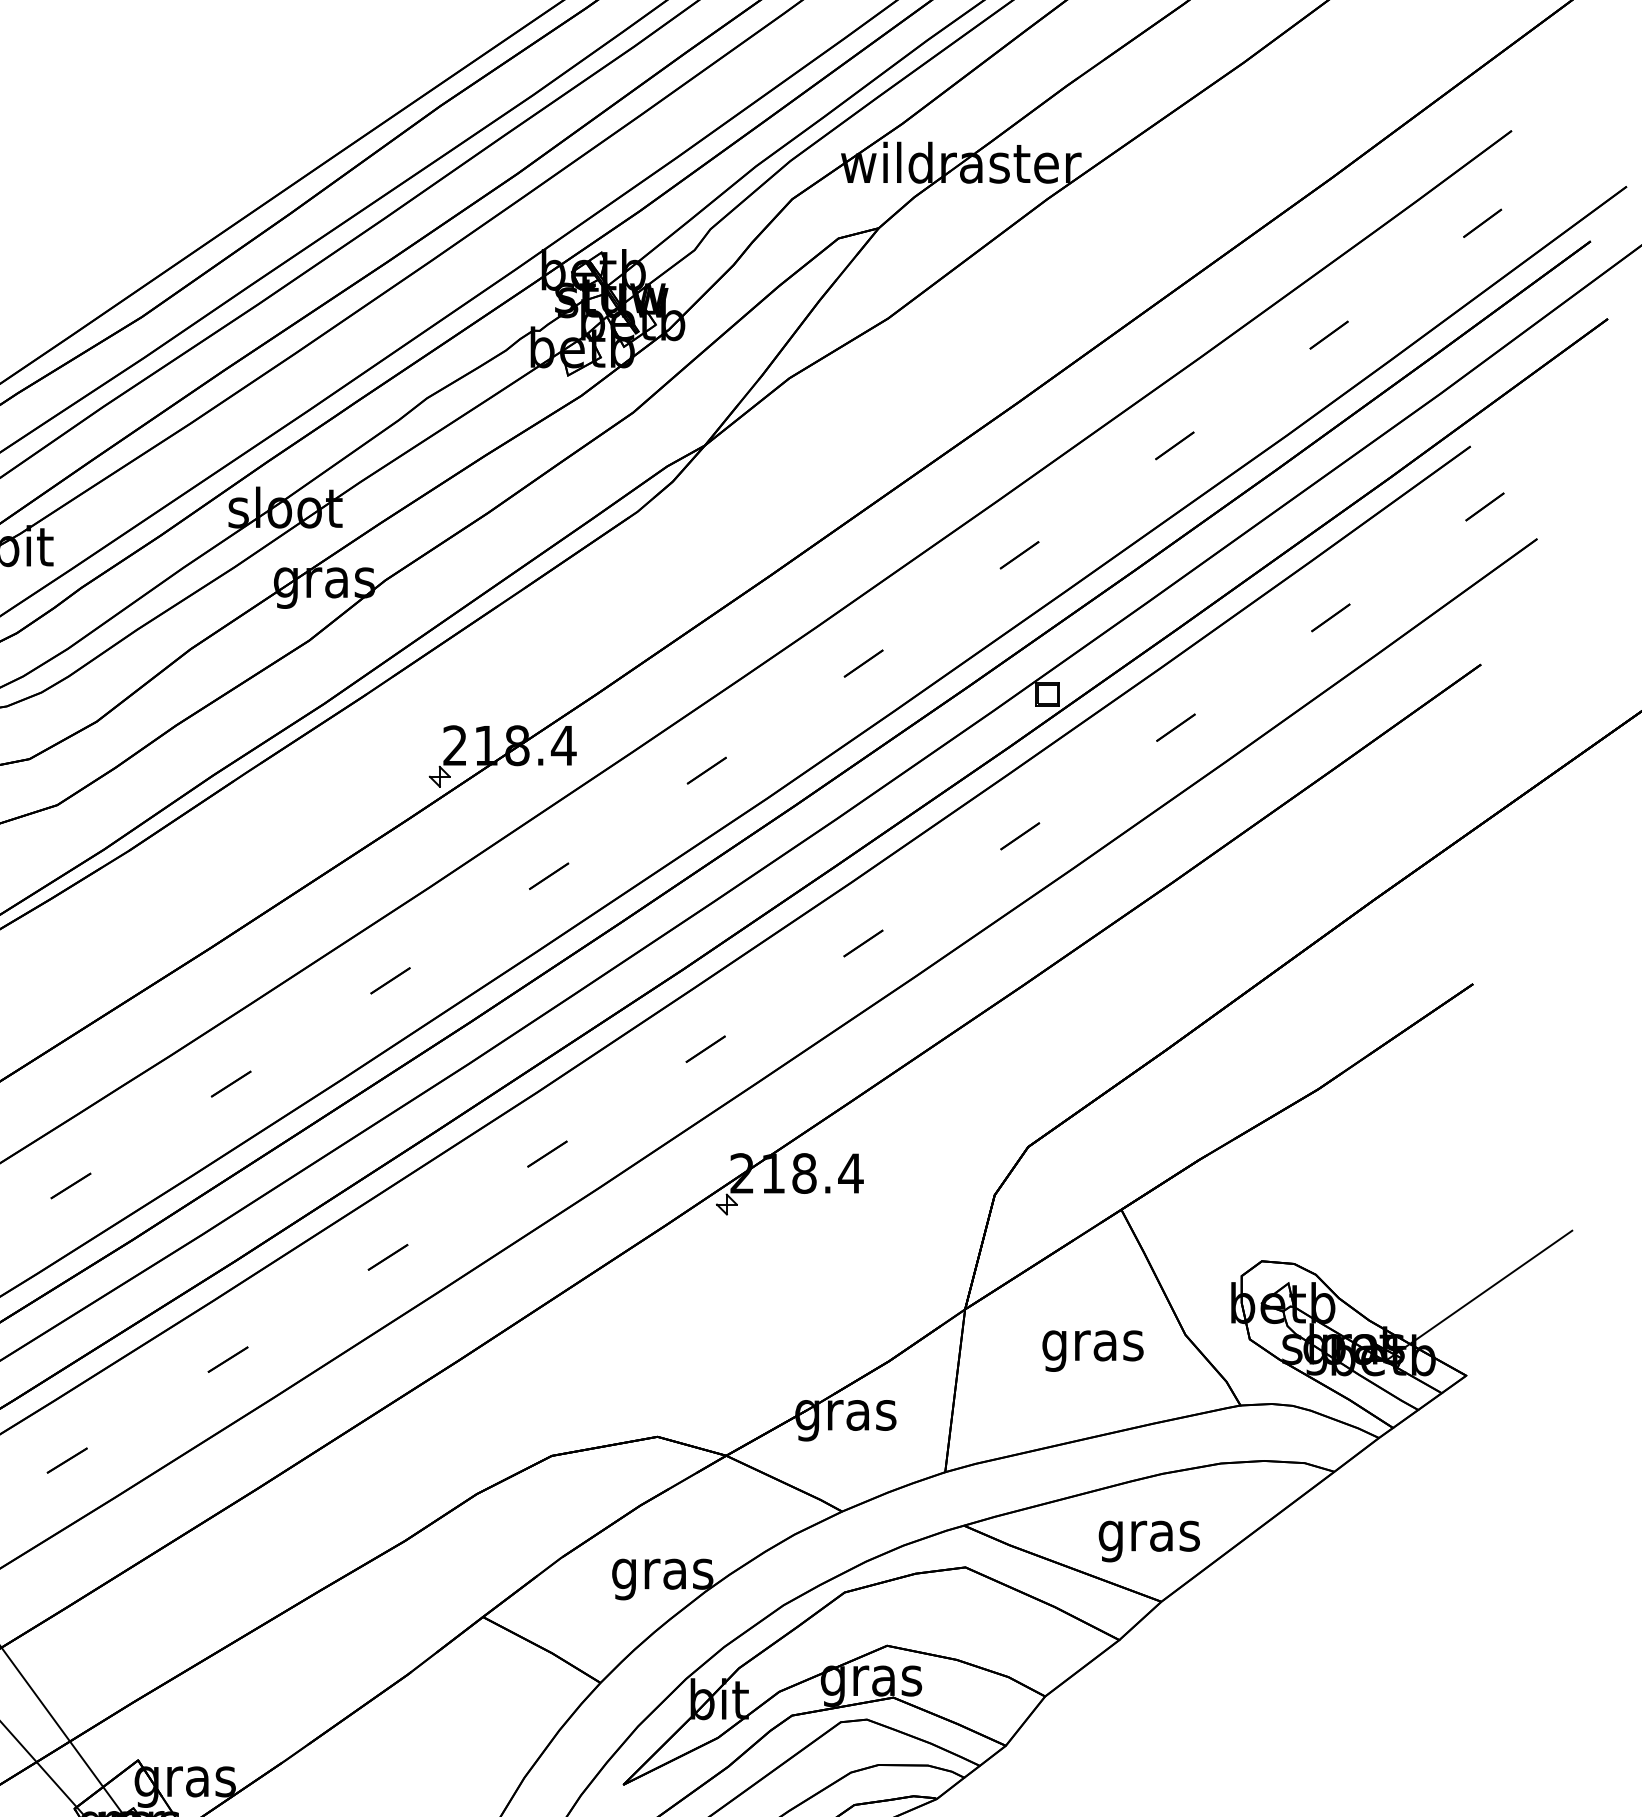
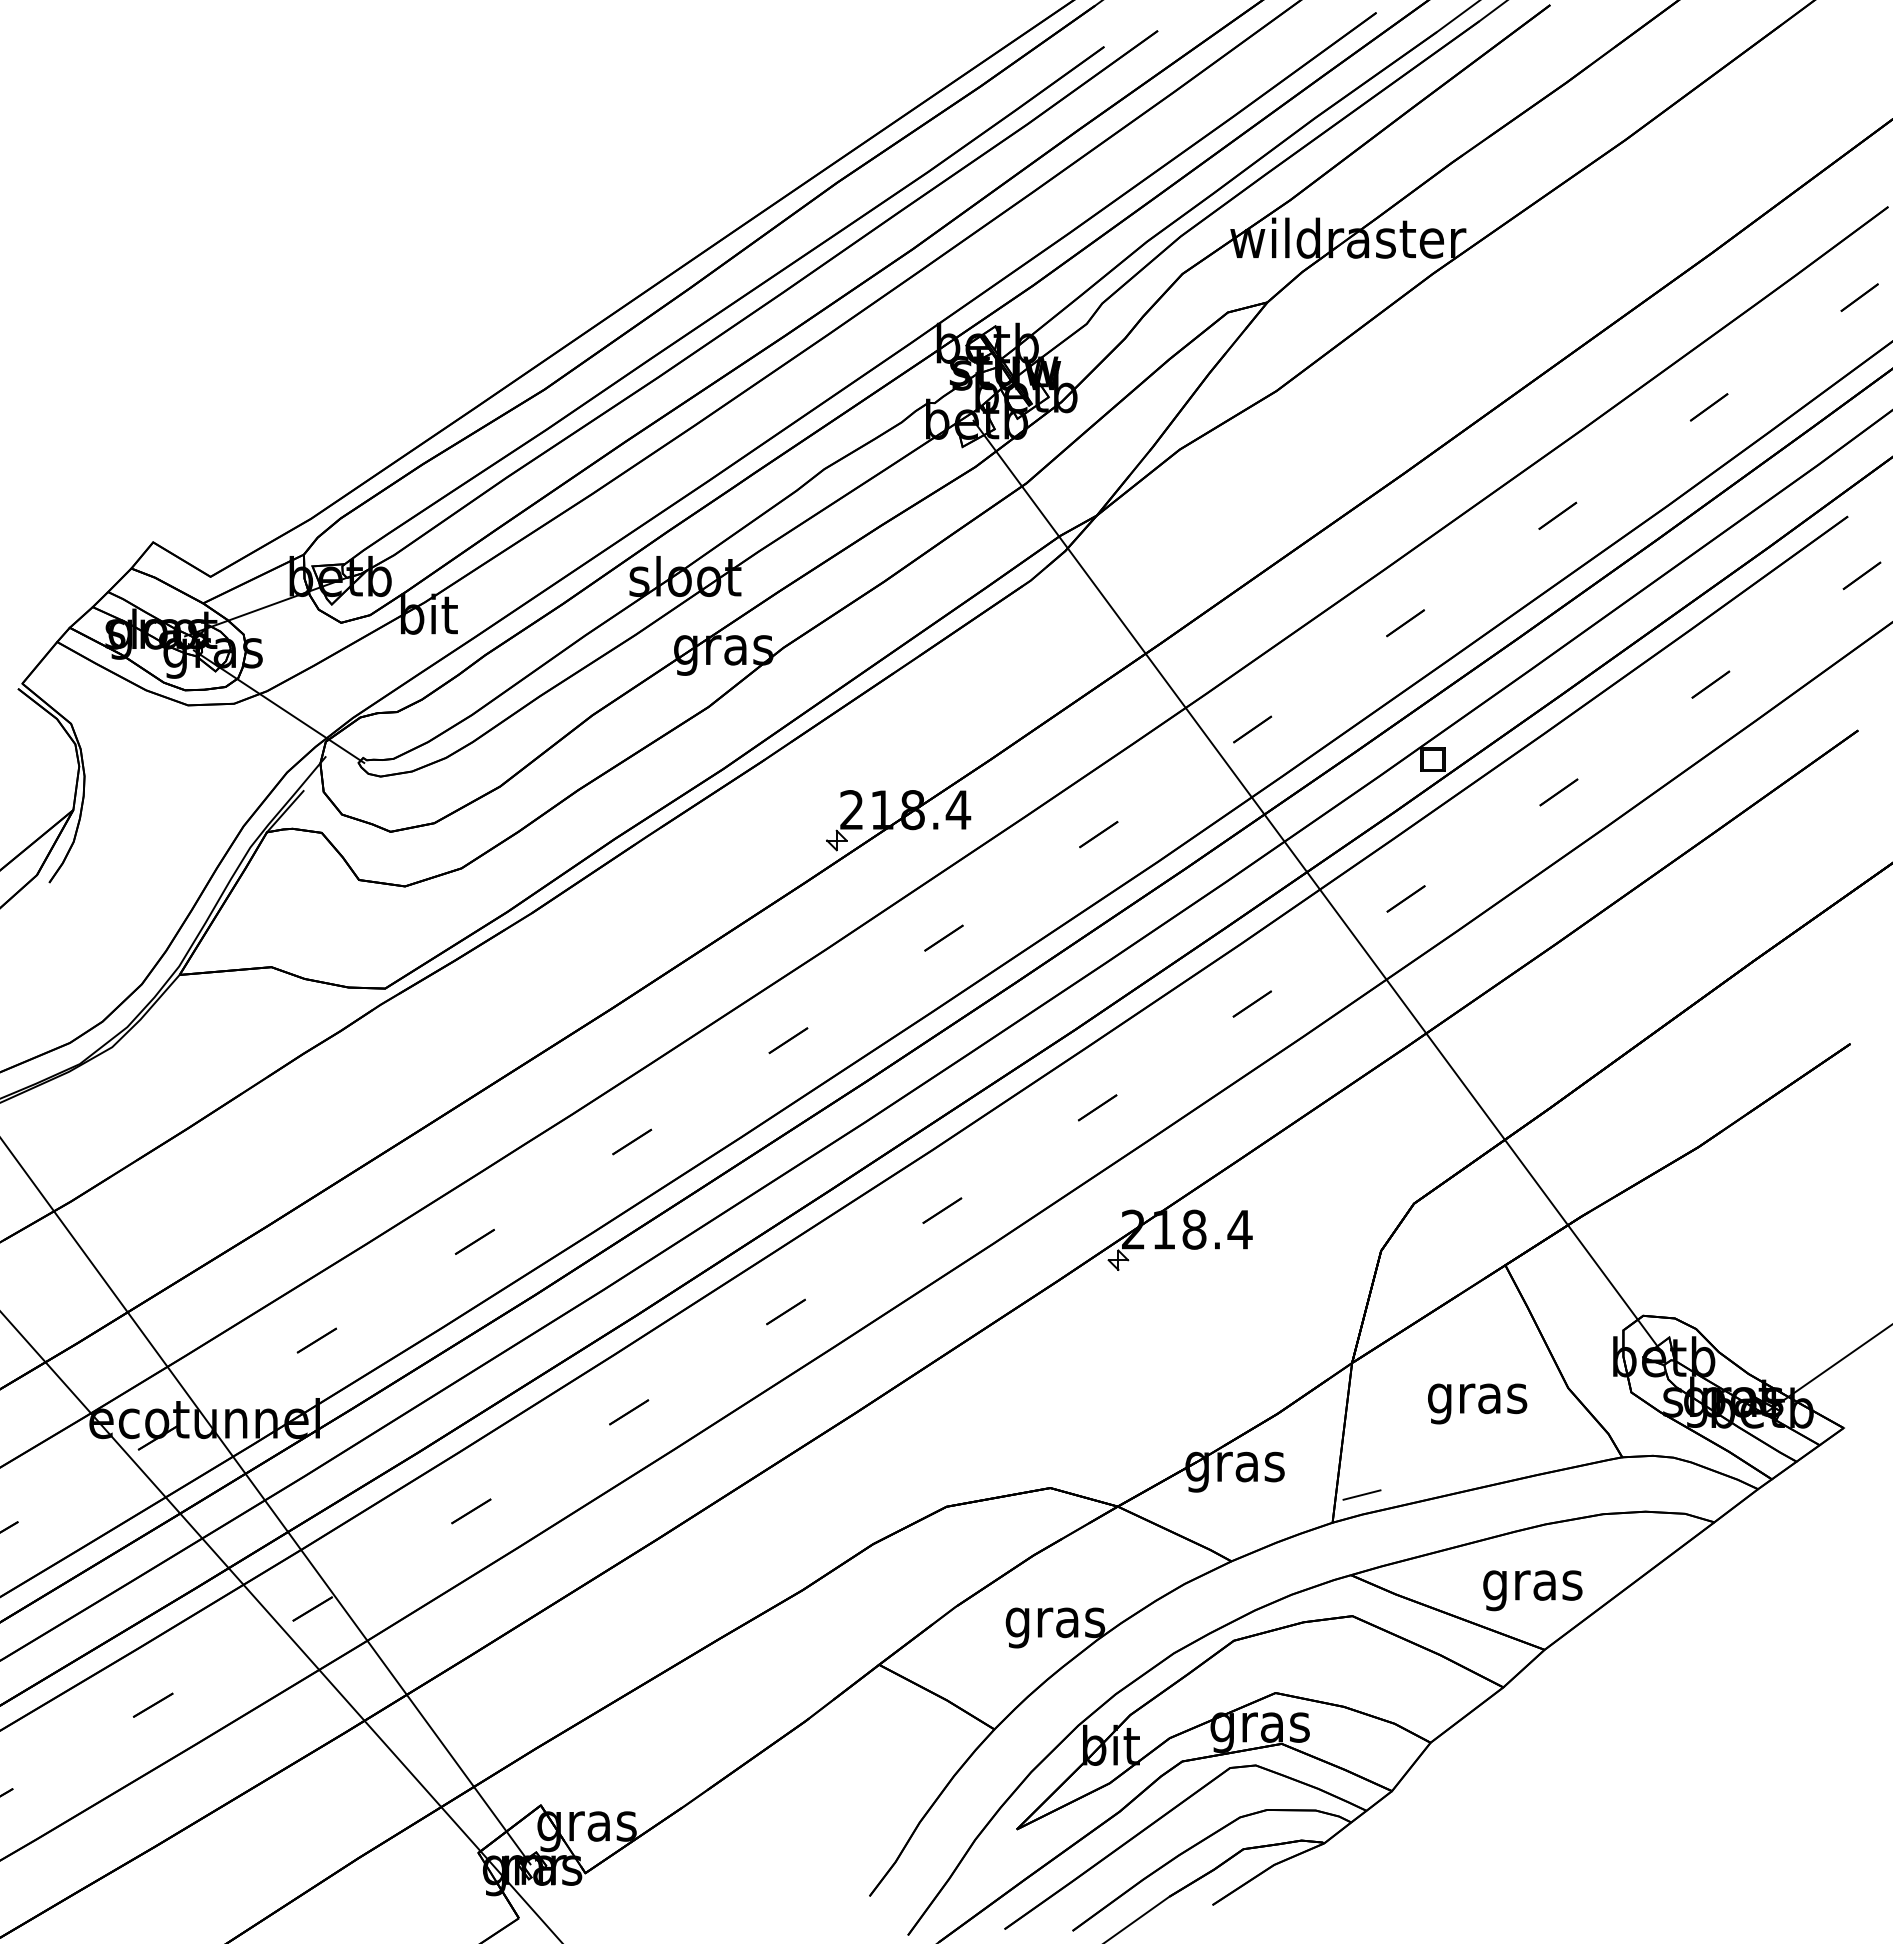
line: (930, 824) -> (1318, 887), added
line: (974, 1443) -> (1361, 1494), added

